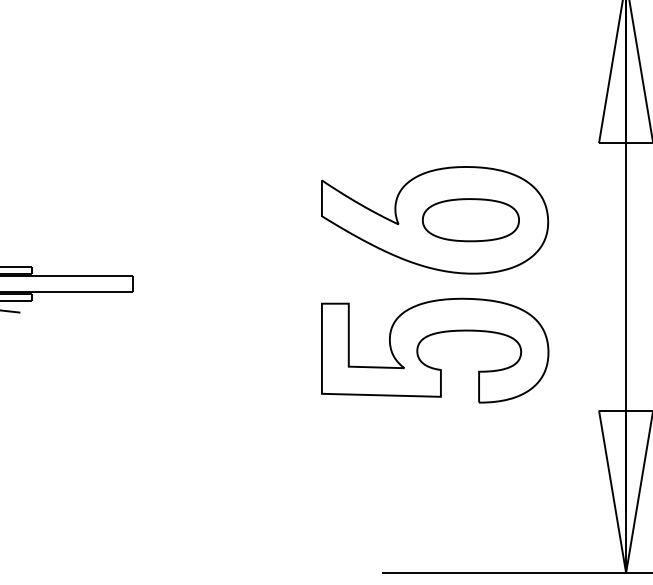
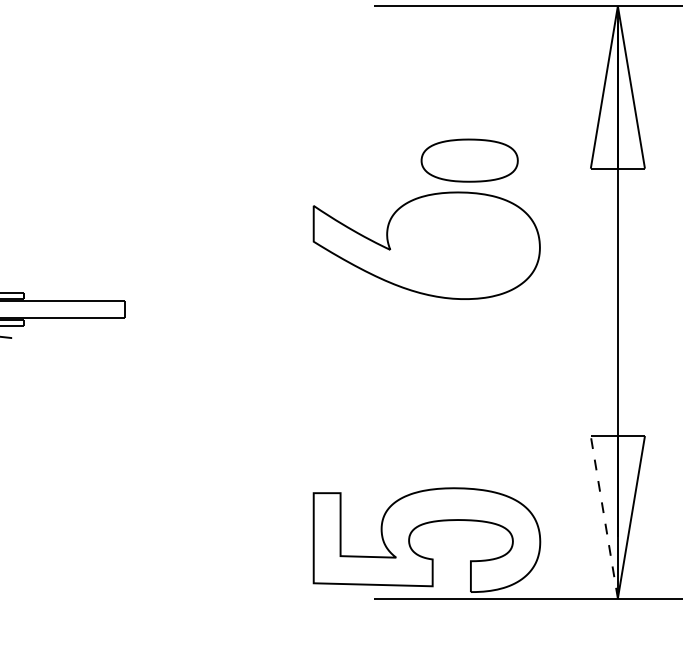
part: (470, 220) -> (469, 160), moved
part: (428, 337) -> (420, 526), moved
line: (612, 491) -> (604, 516), solid -> dashed

